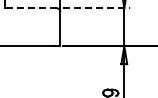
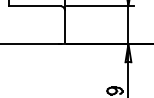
line: (30, 8) -> (34, 6), dashed -> solid
line: (97, 8) -> (101, 6), dashed -> solid

